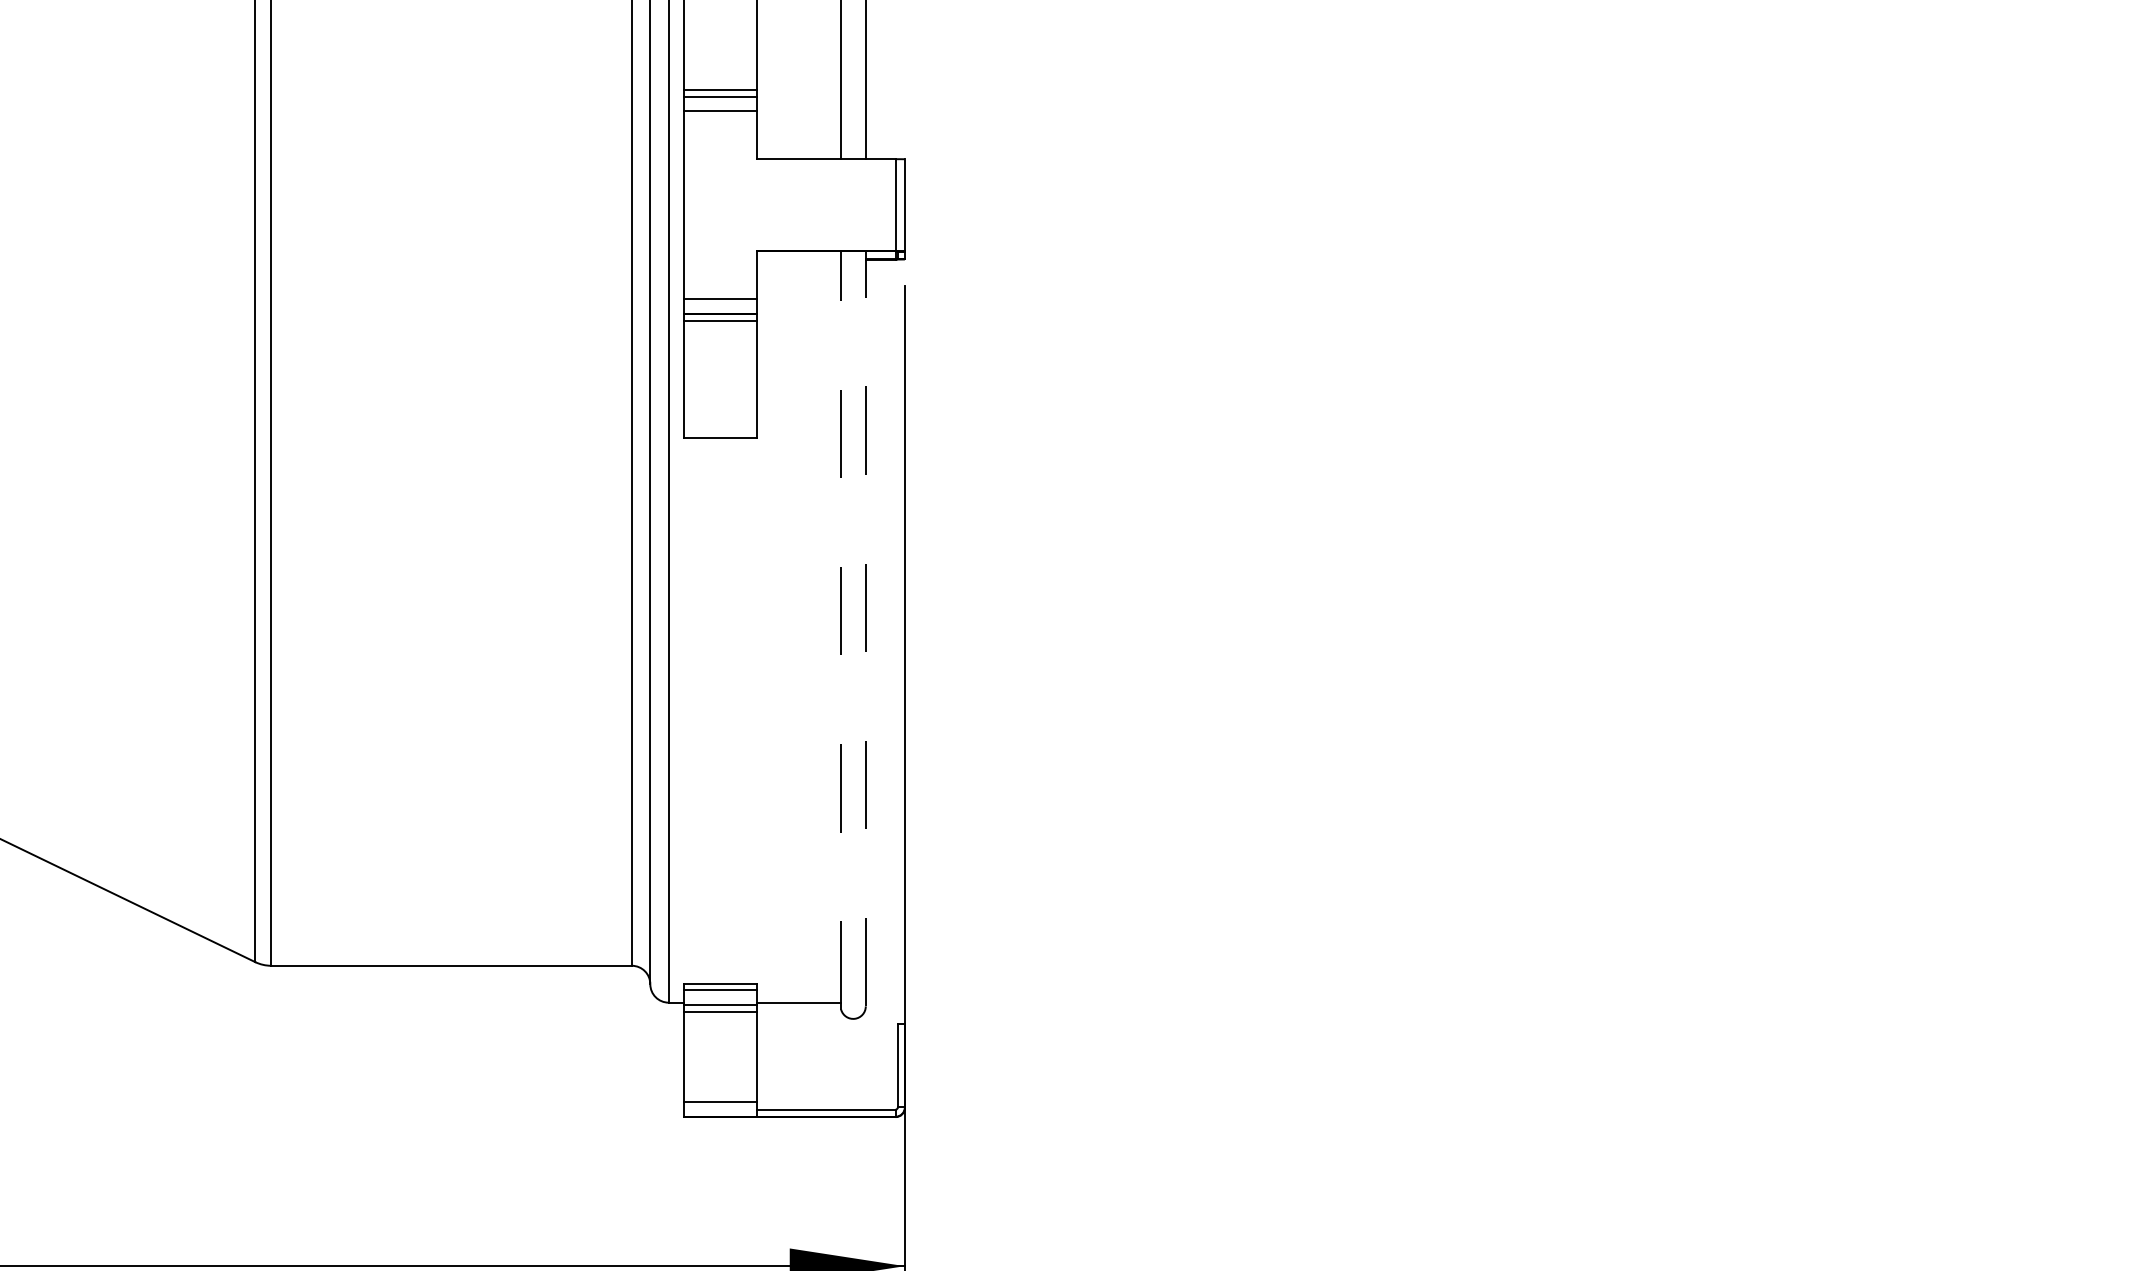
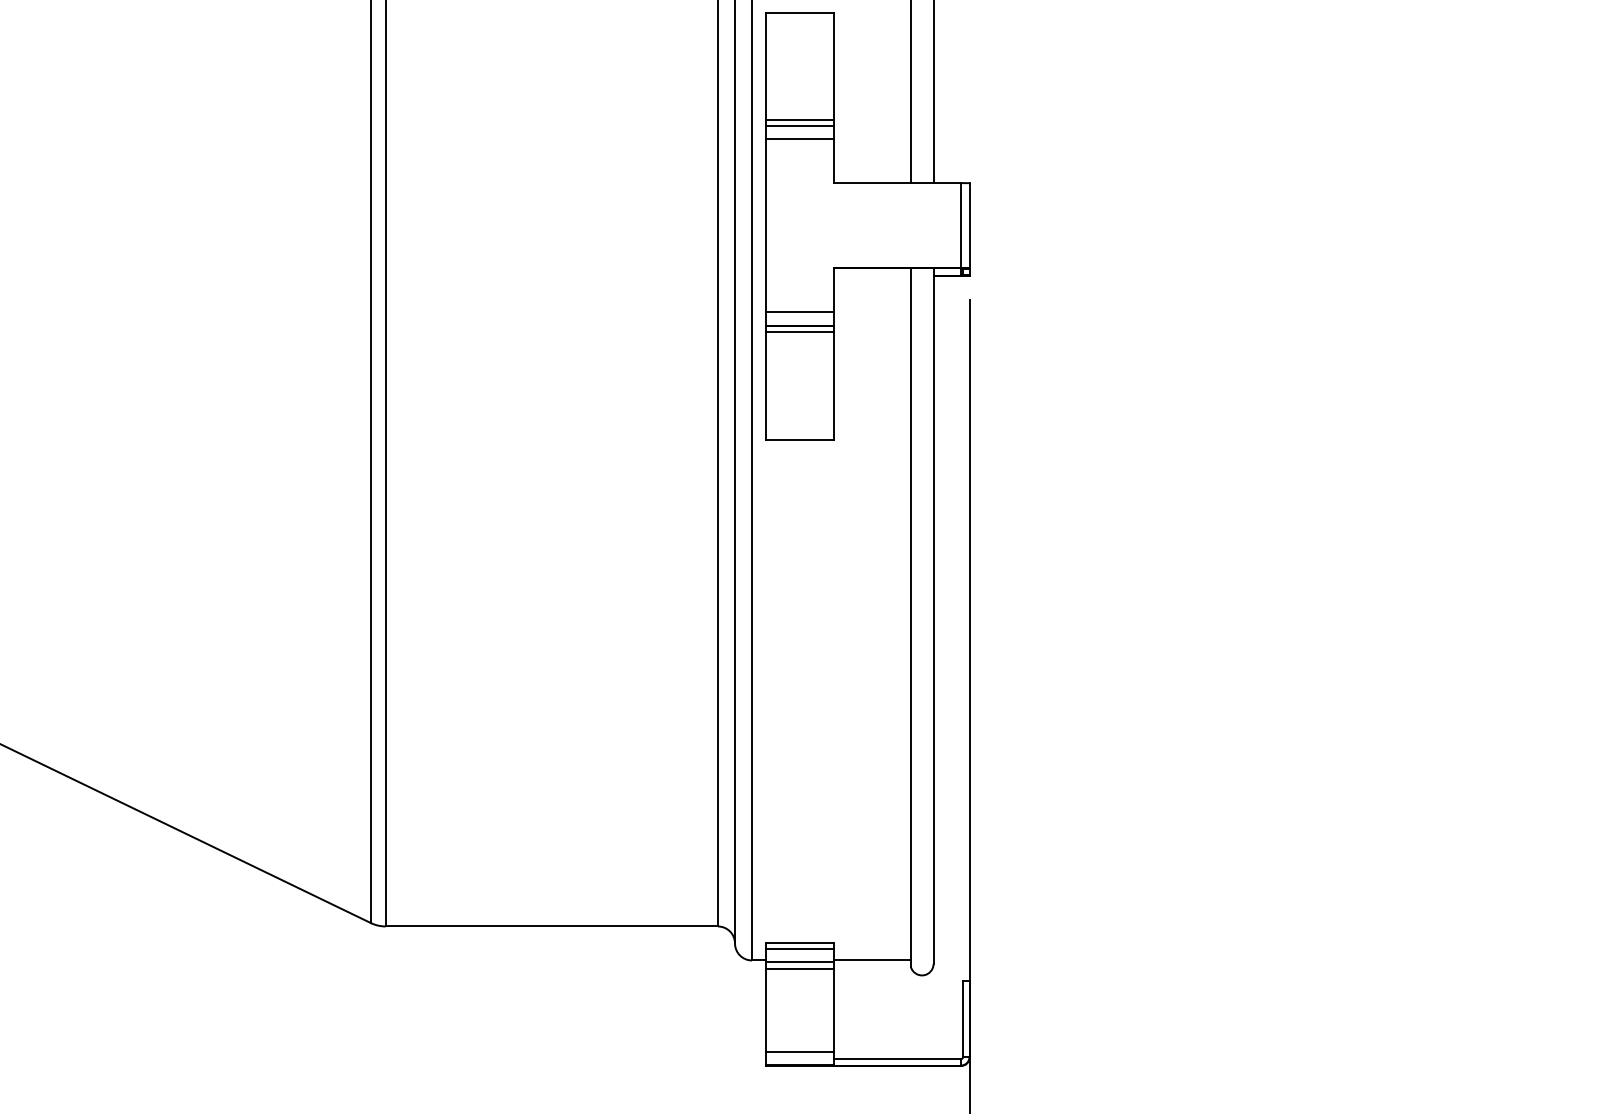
line: (865, 628) -> (933, 615), dashed -> solid
line: (841, 630) -> (911, 617), dashed -> solid

